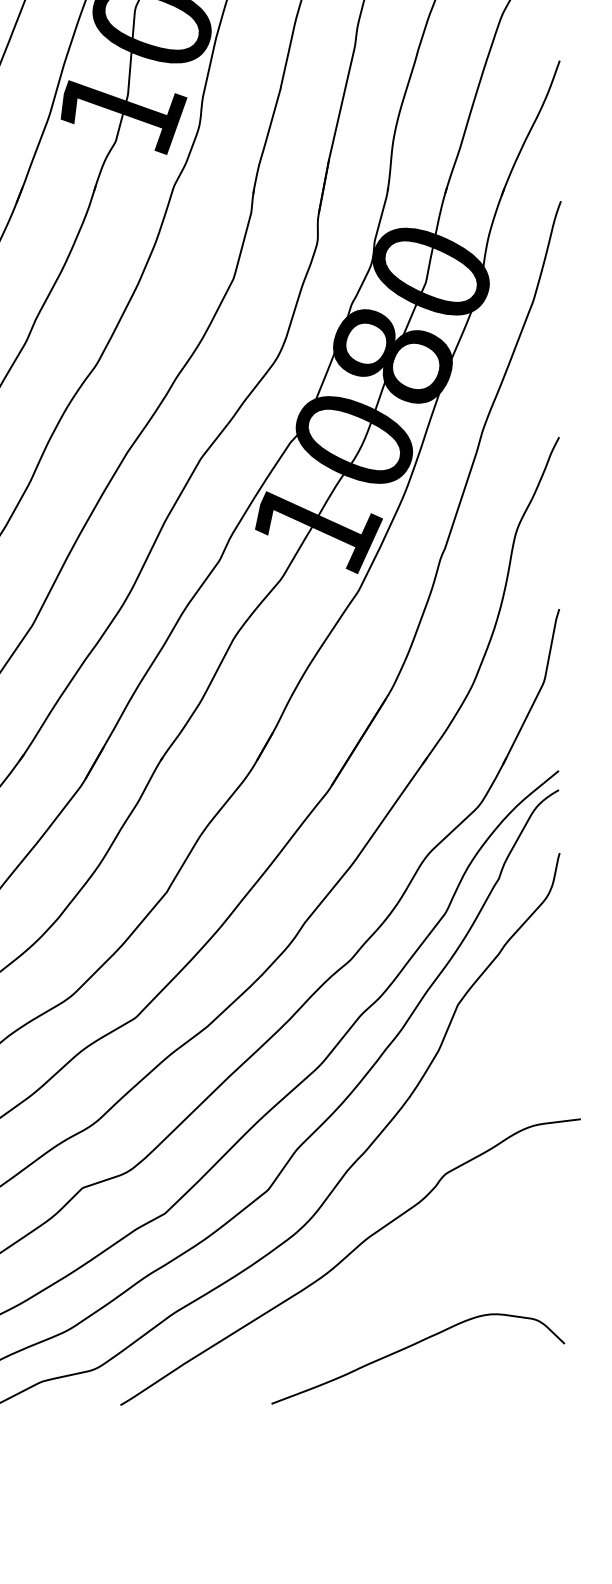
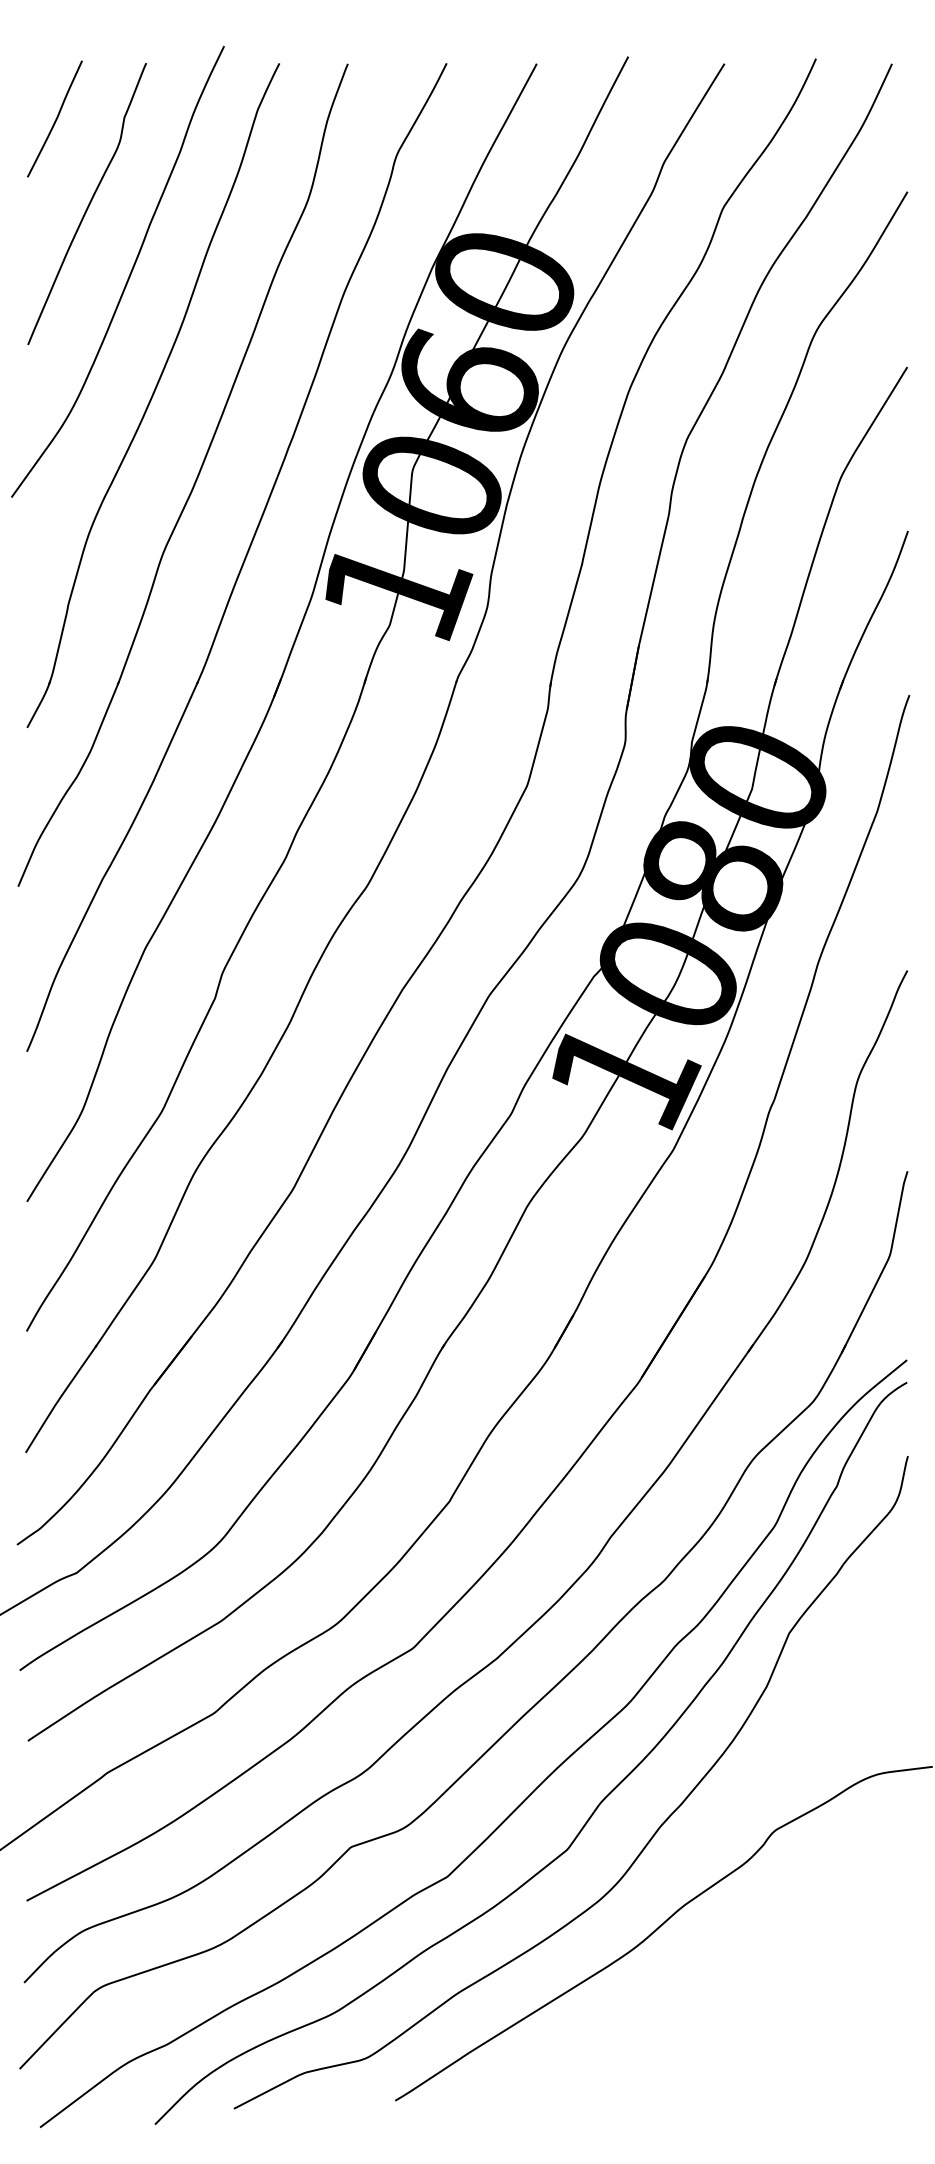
curve: (411, 1346) -> (734, 2032), removed

